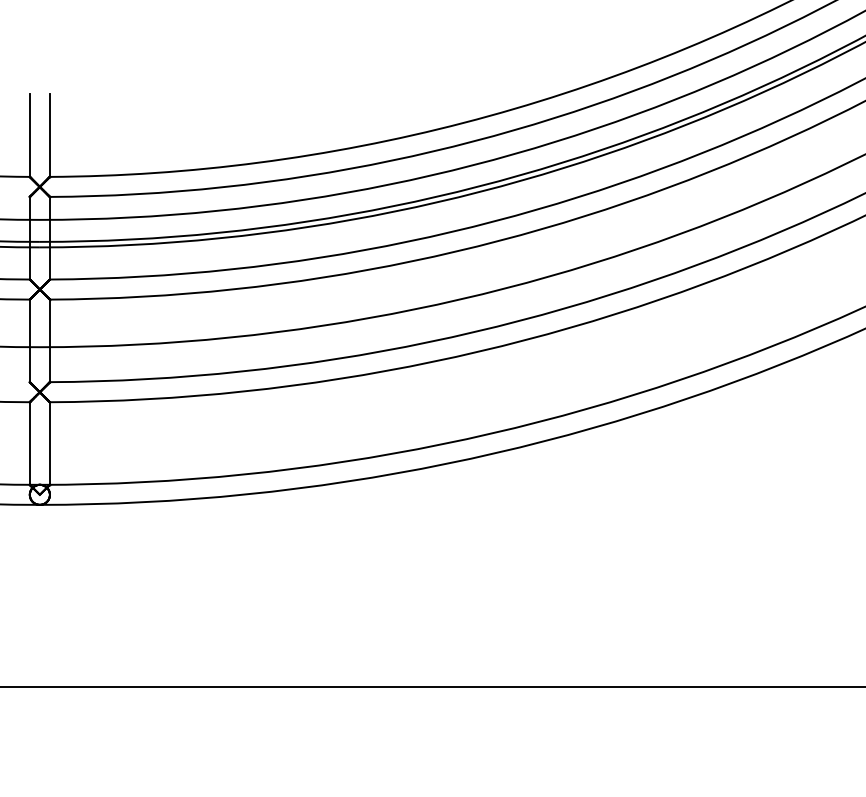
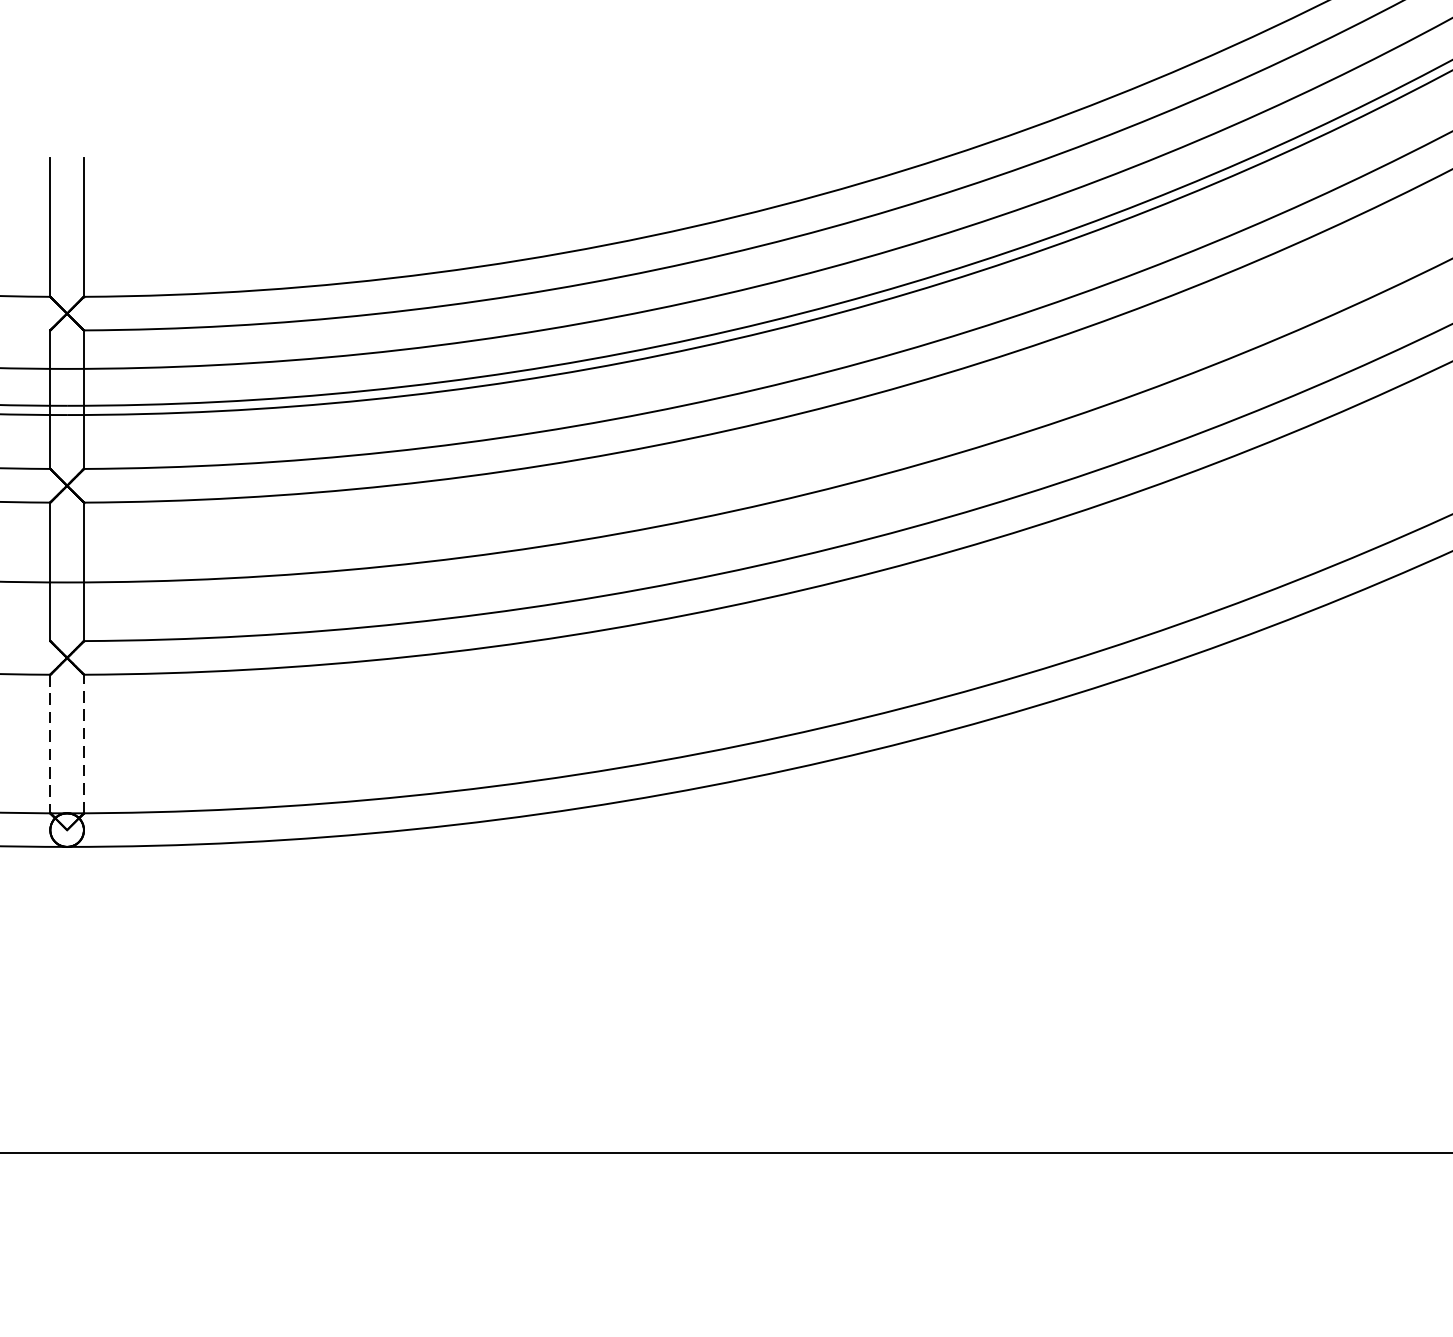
line: (49, 443) -> (83, 743), solid -> dashed
line: (29, 444) -> (49, 745), solid -> dashed

